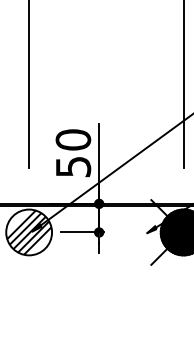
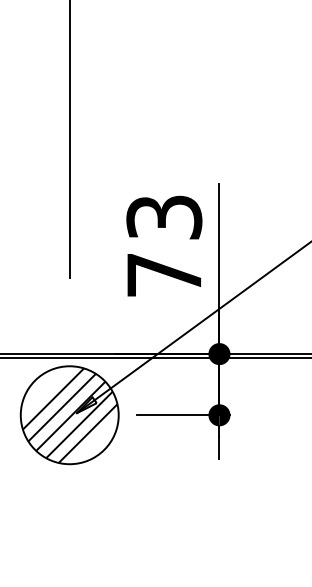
text: (73, 153) -> (164, 246), 50 -> 73

